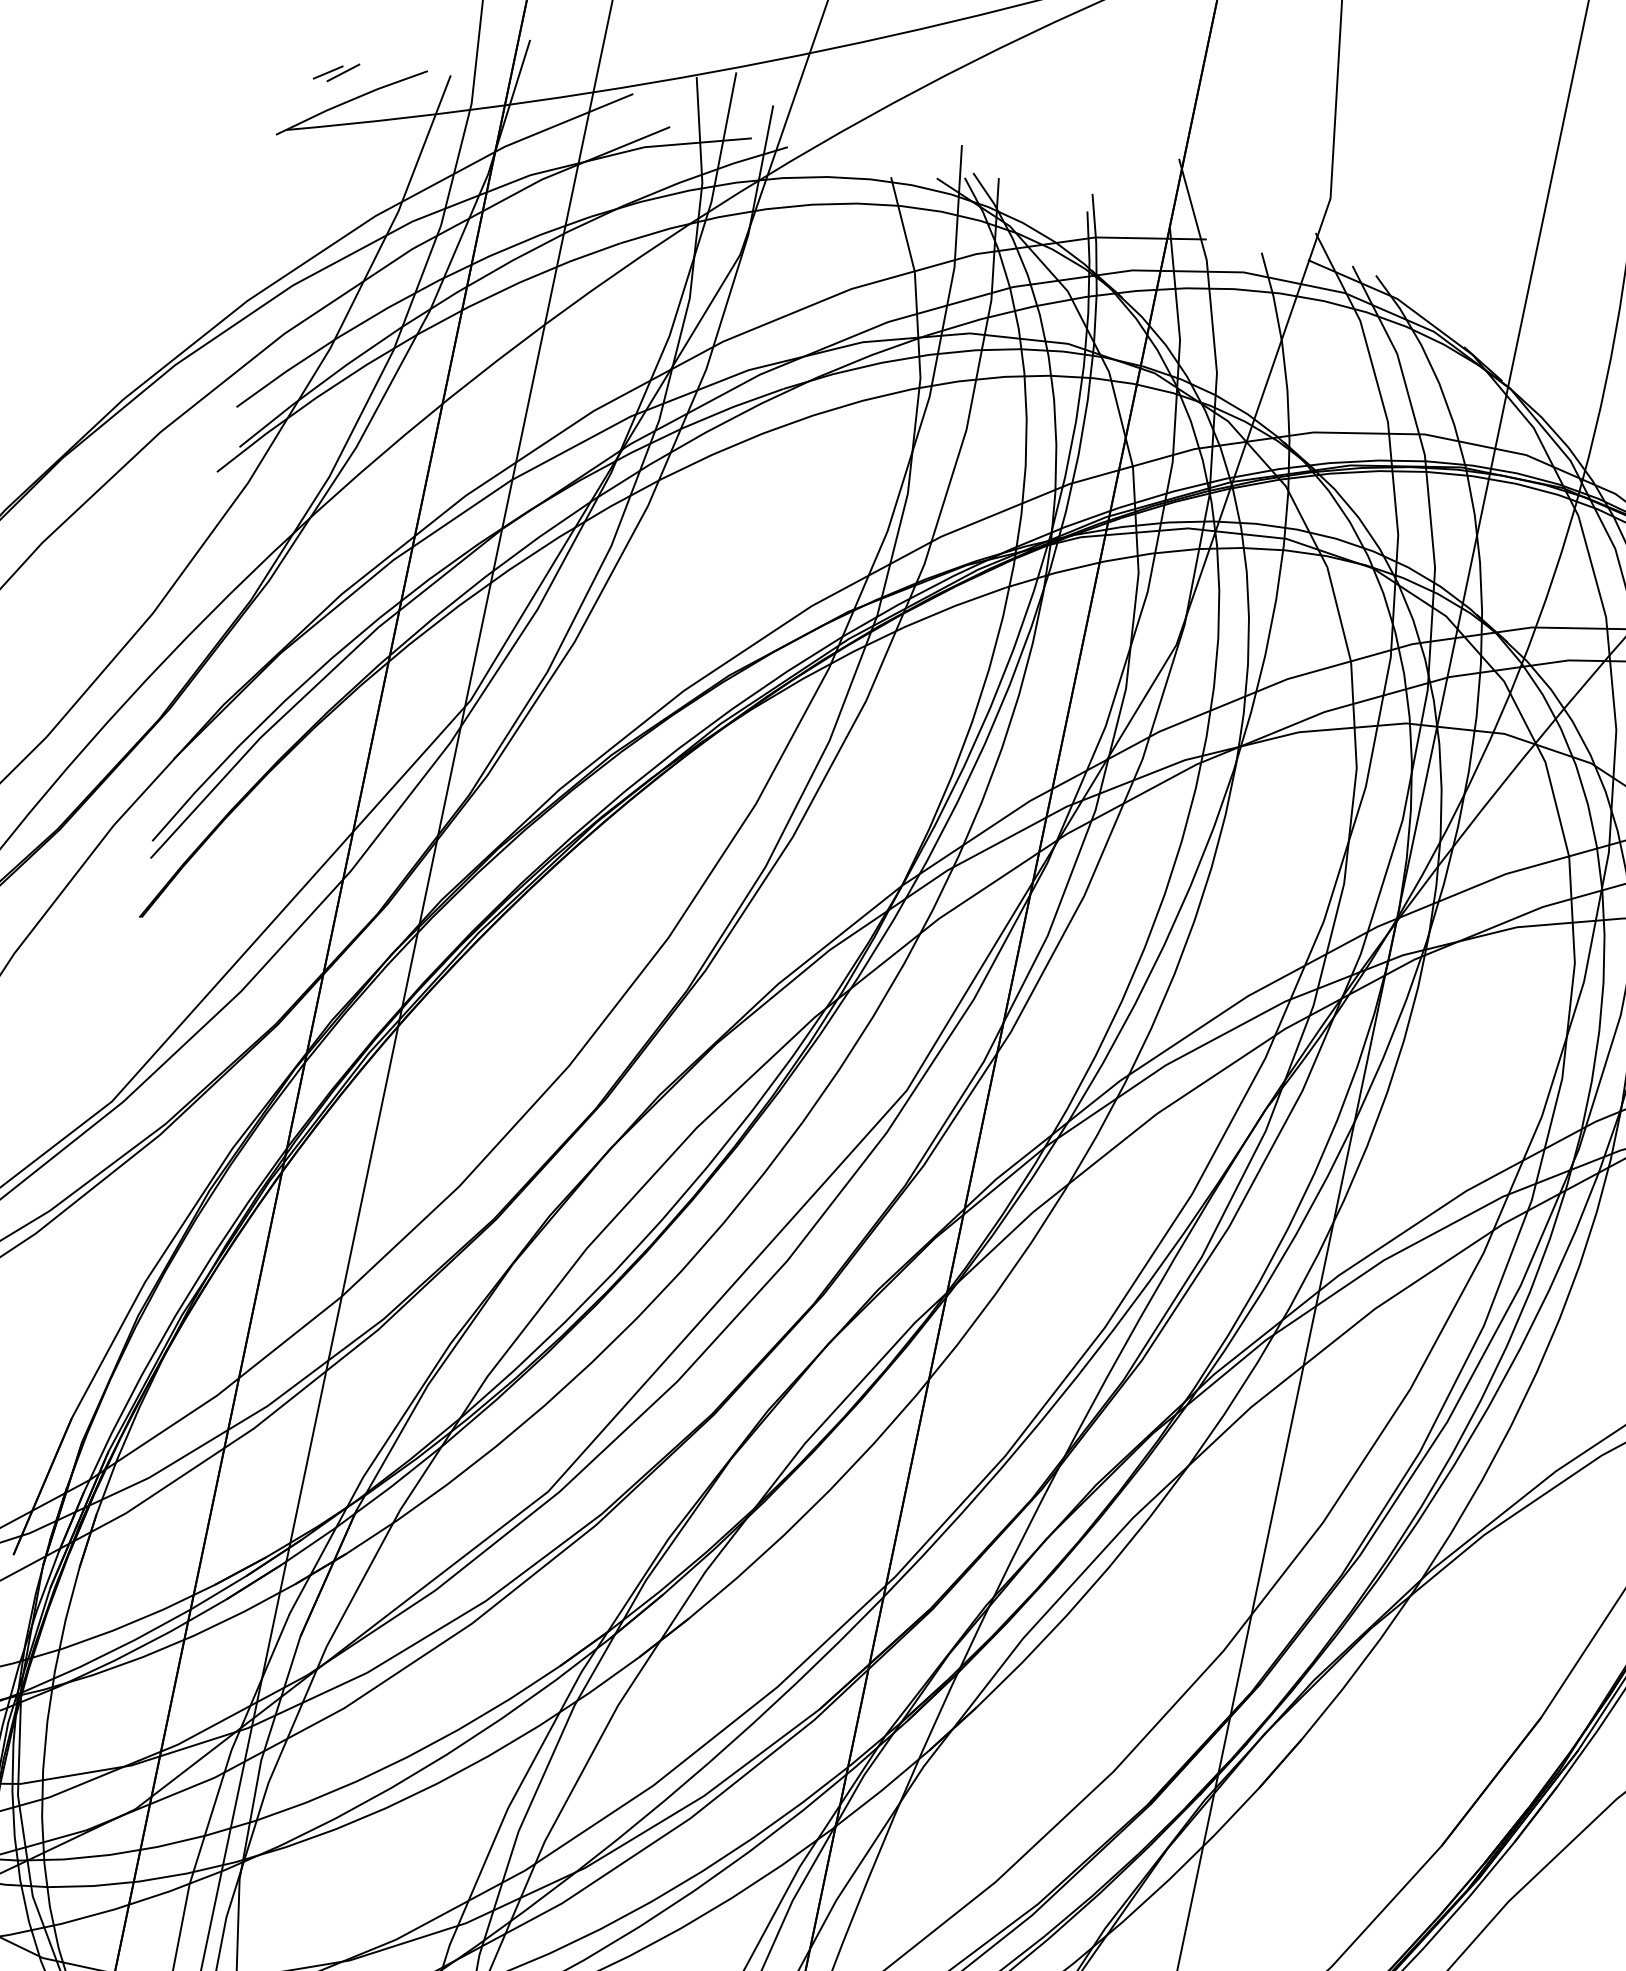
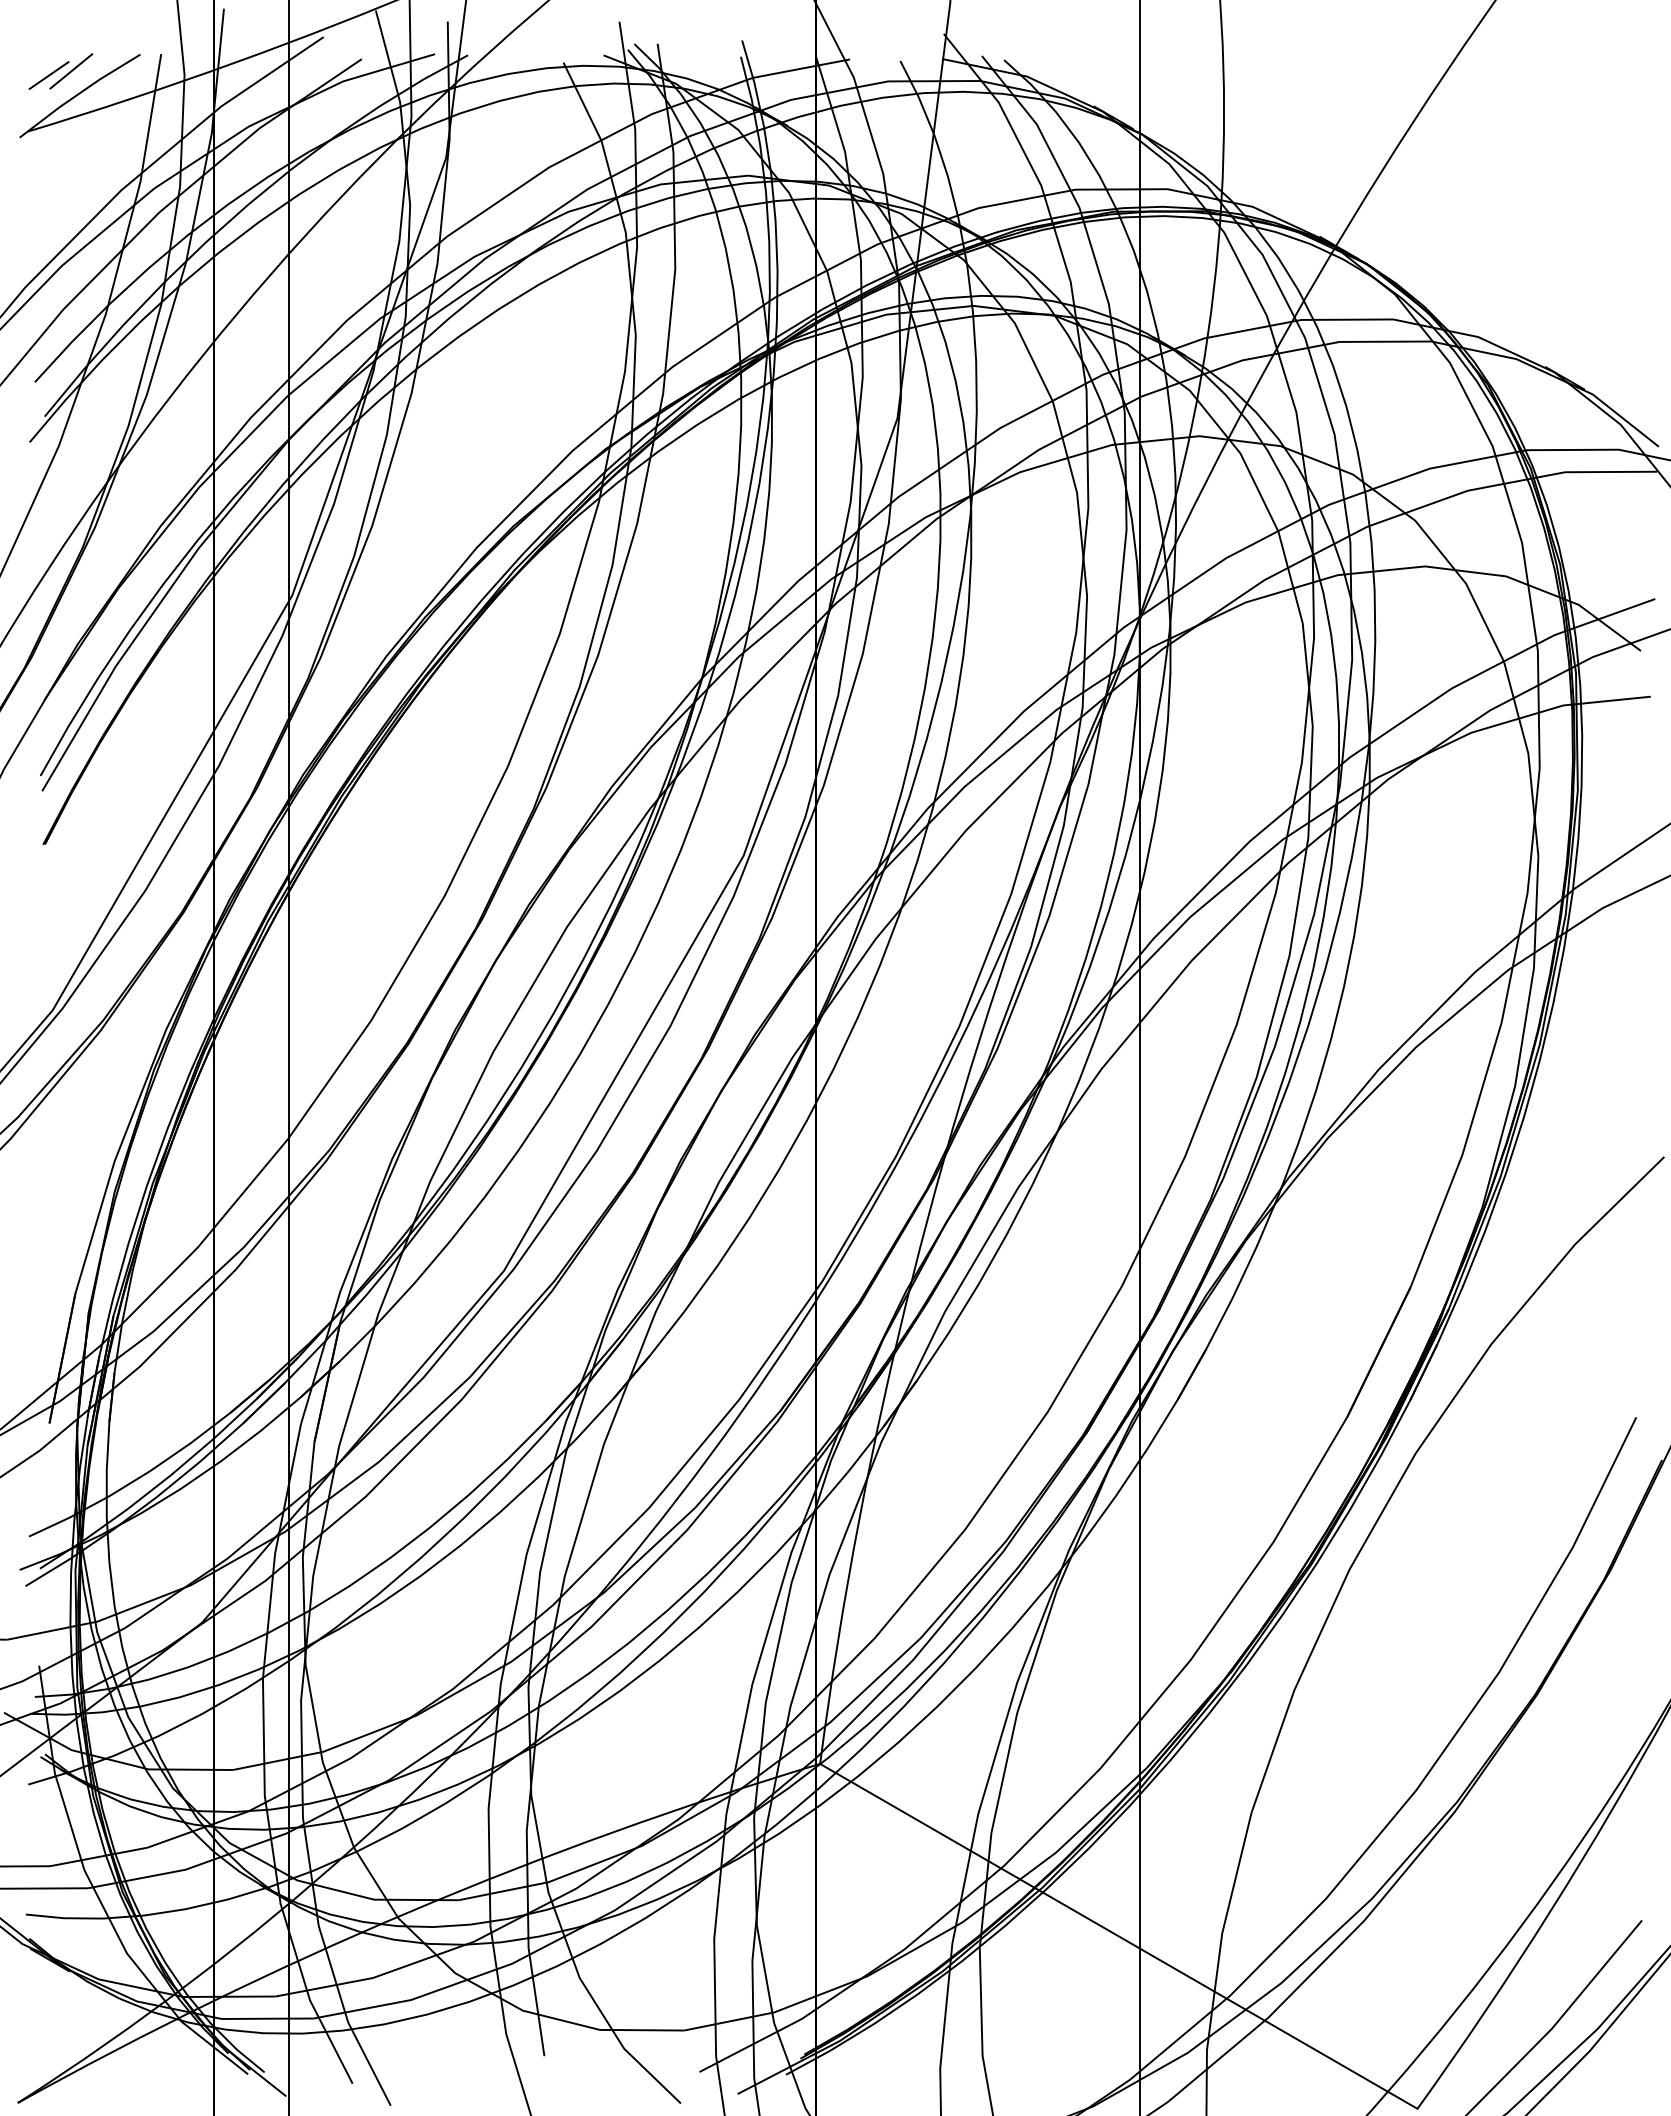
part: (336, 71) -> (60, 71), size x1.67

